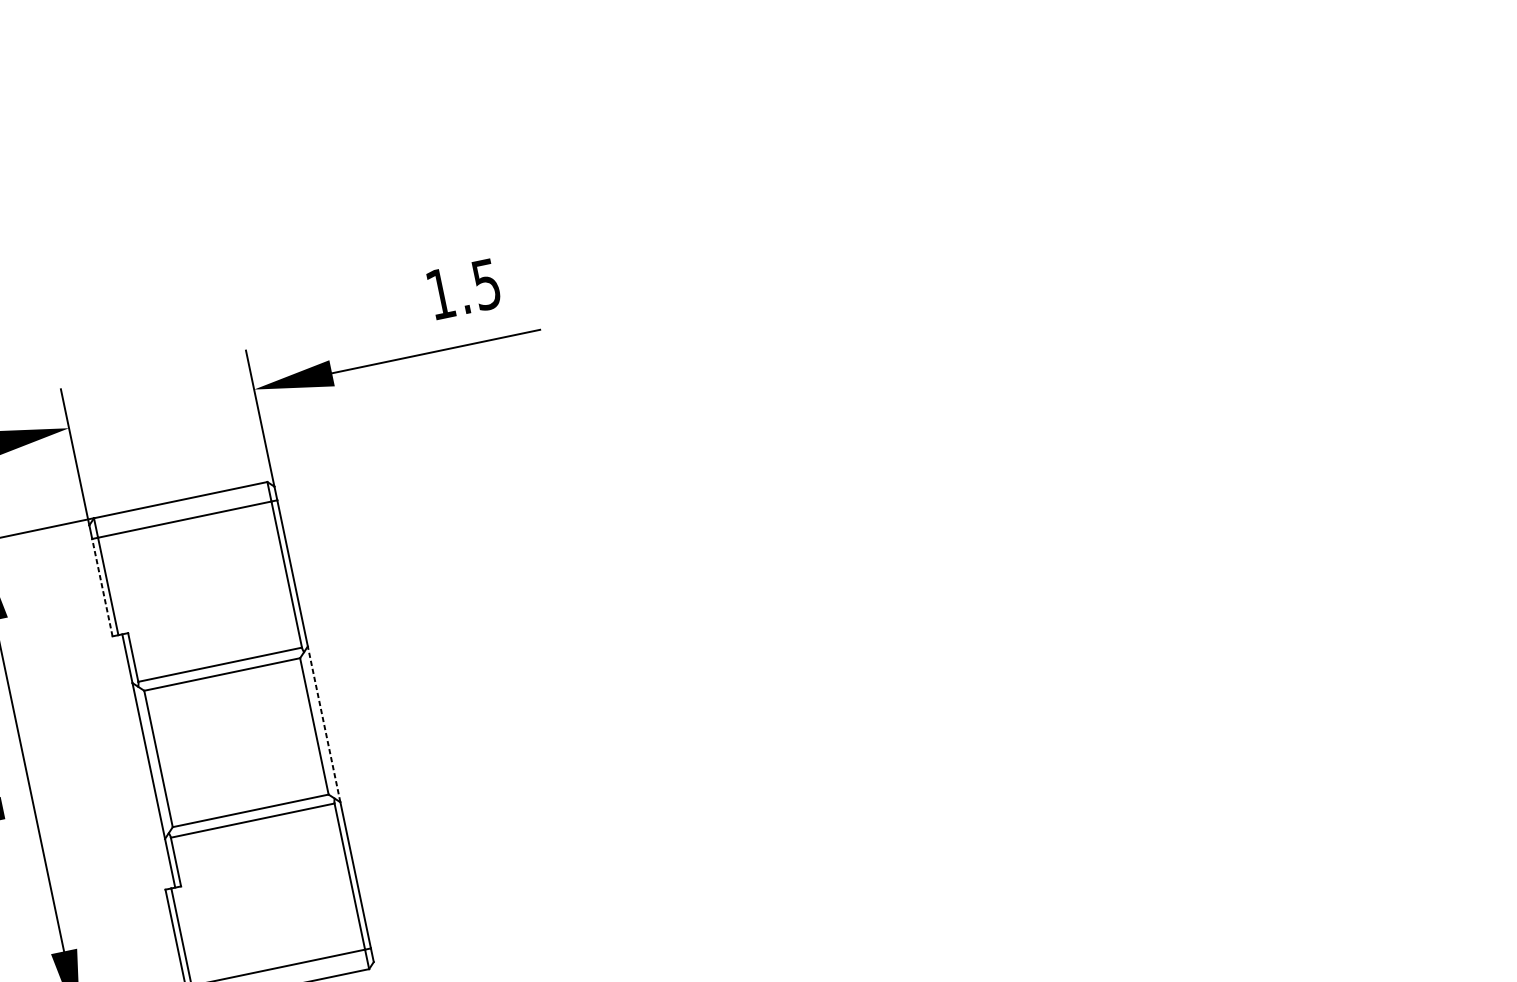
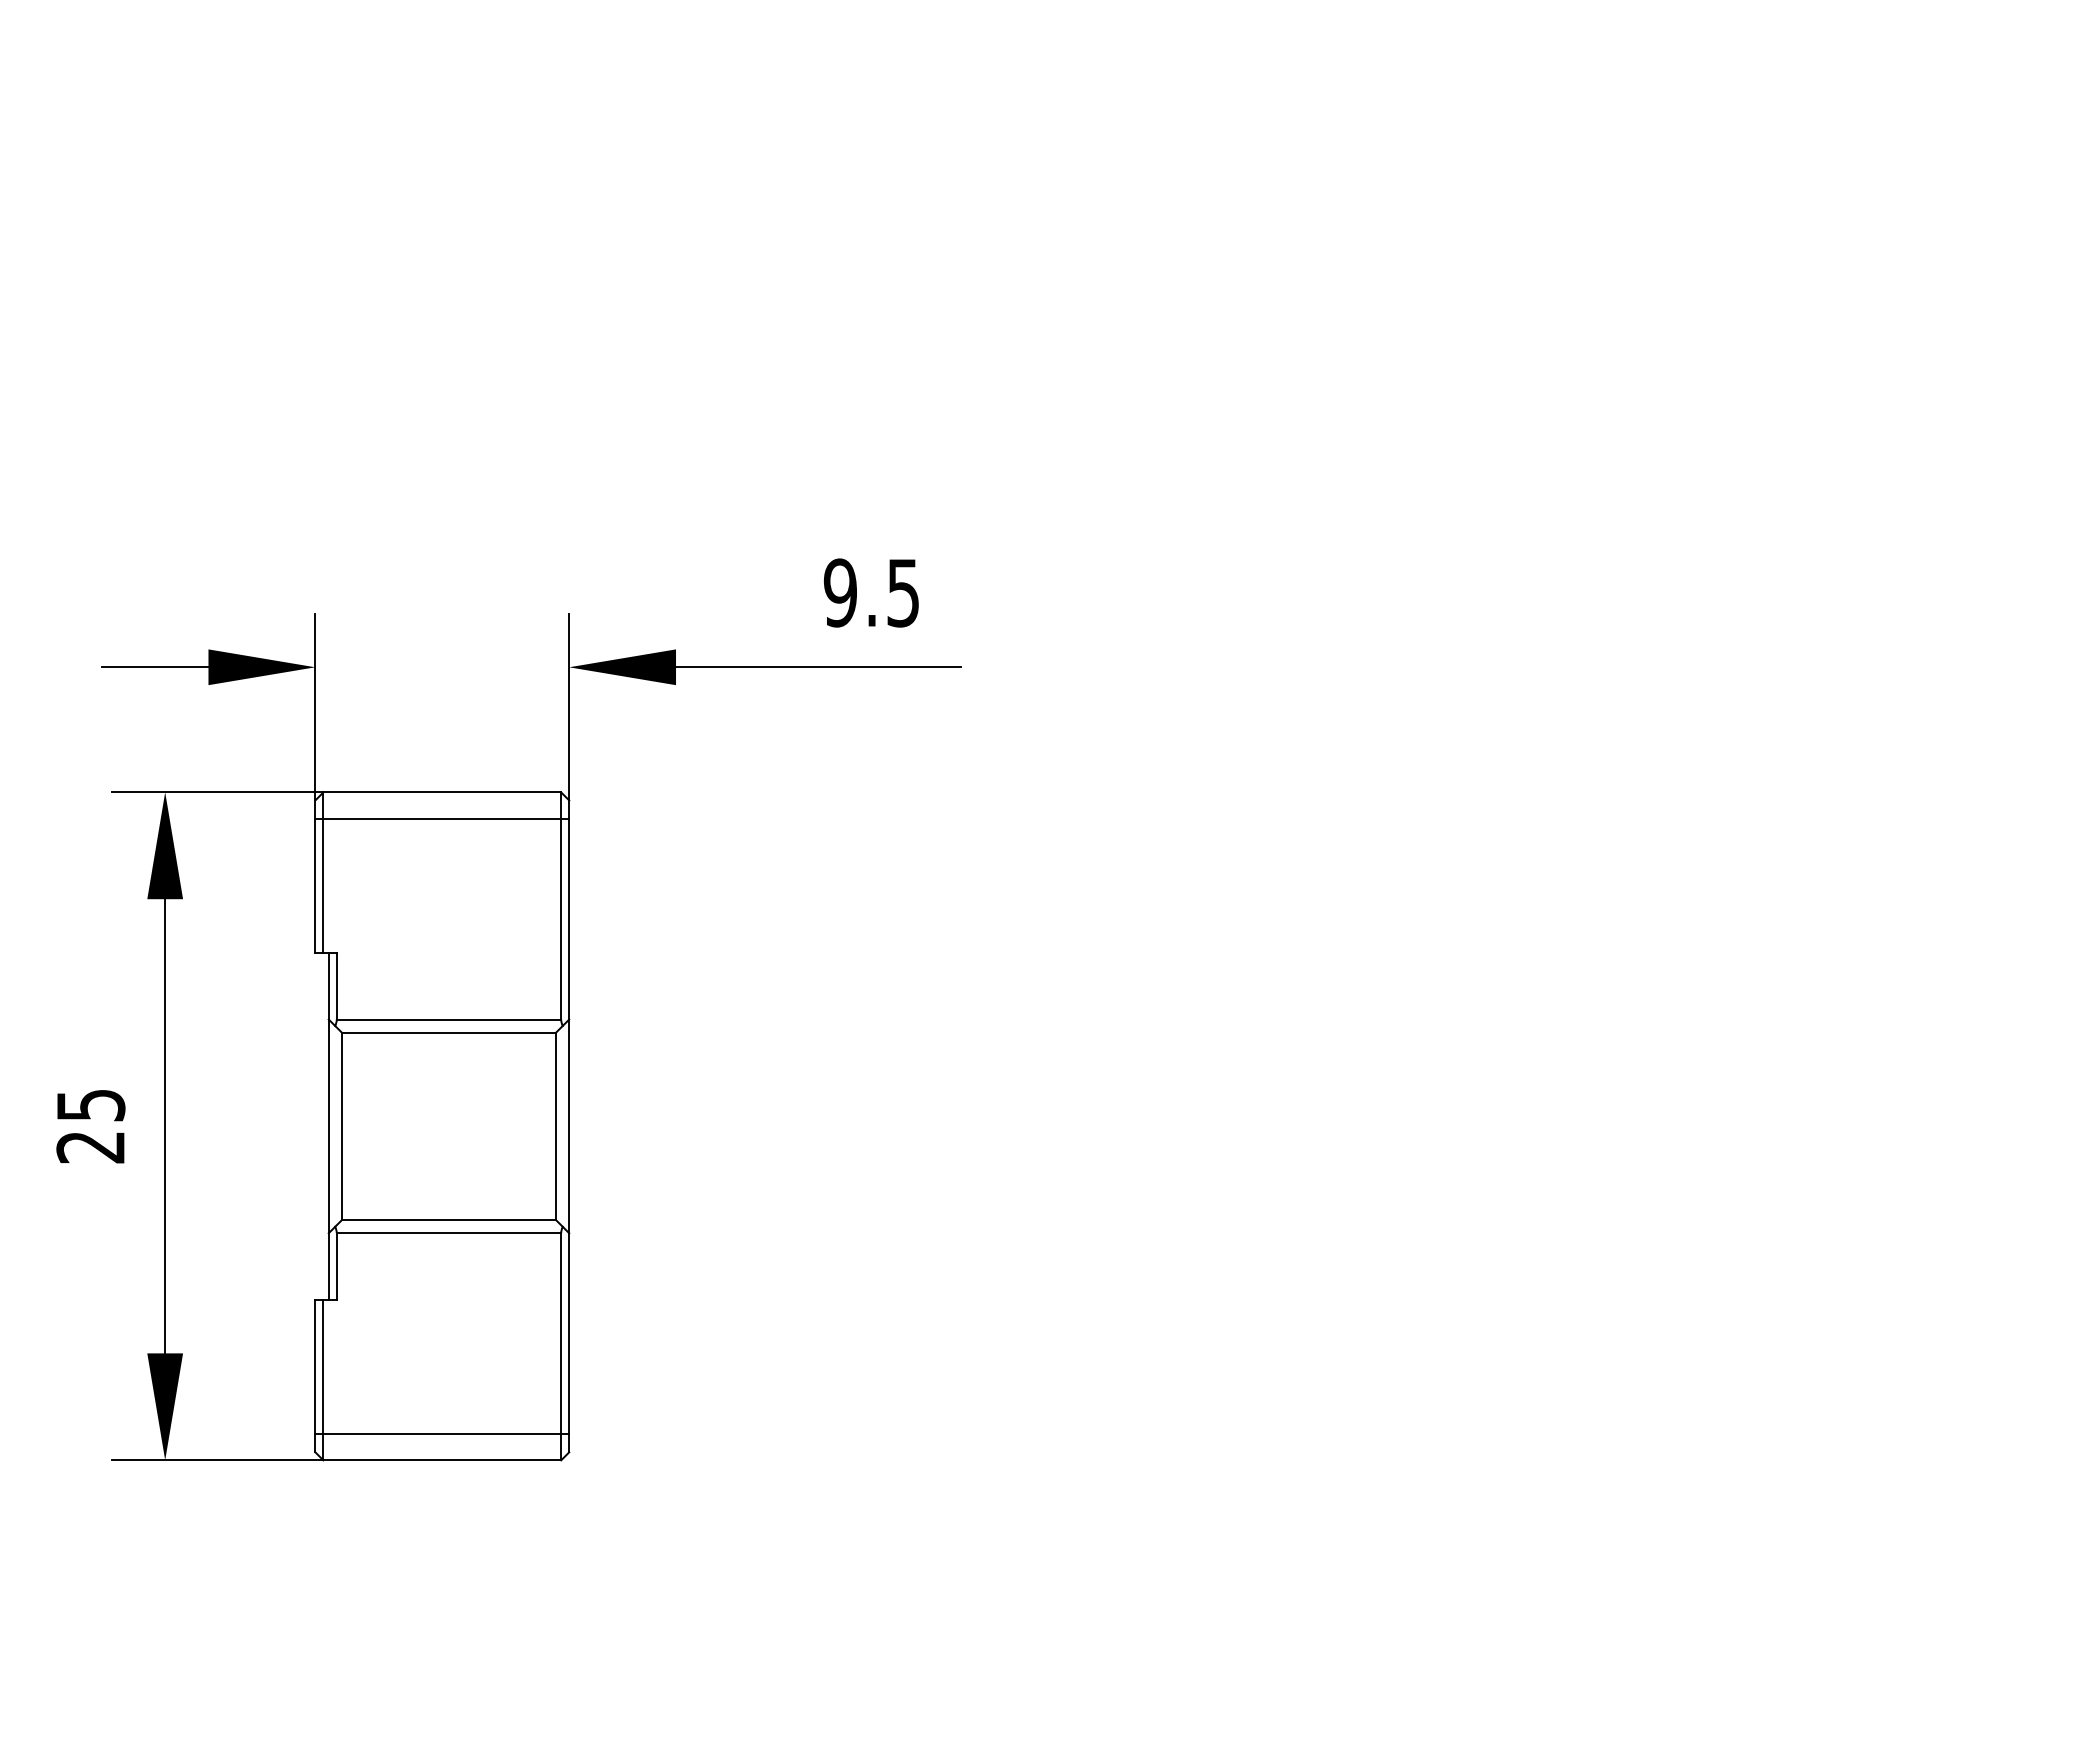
text: (439, 293) -> (839, 592), 1.5 -> 9.5
line: (102, 587) -> (315, 885), dashed -> solid
line: (324, 724) -> (569, 1126), dashed -> solid

